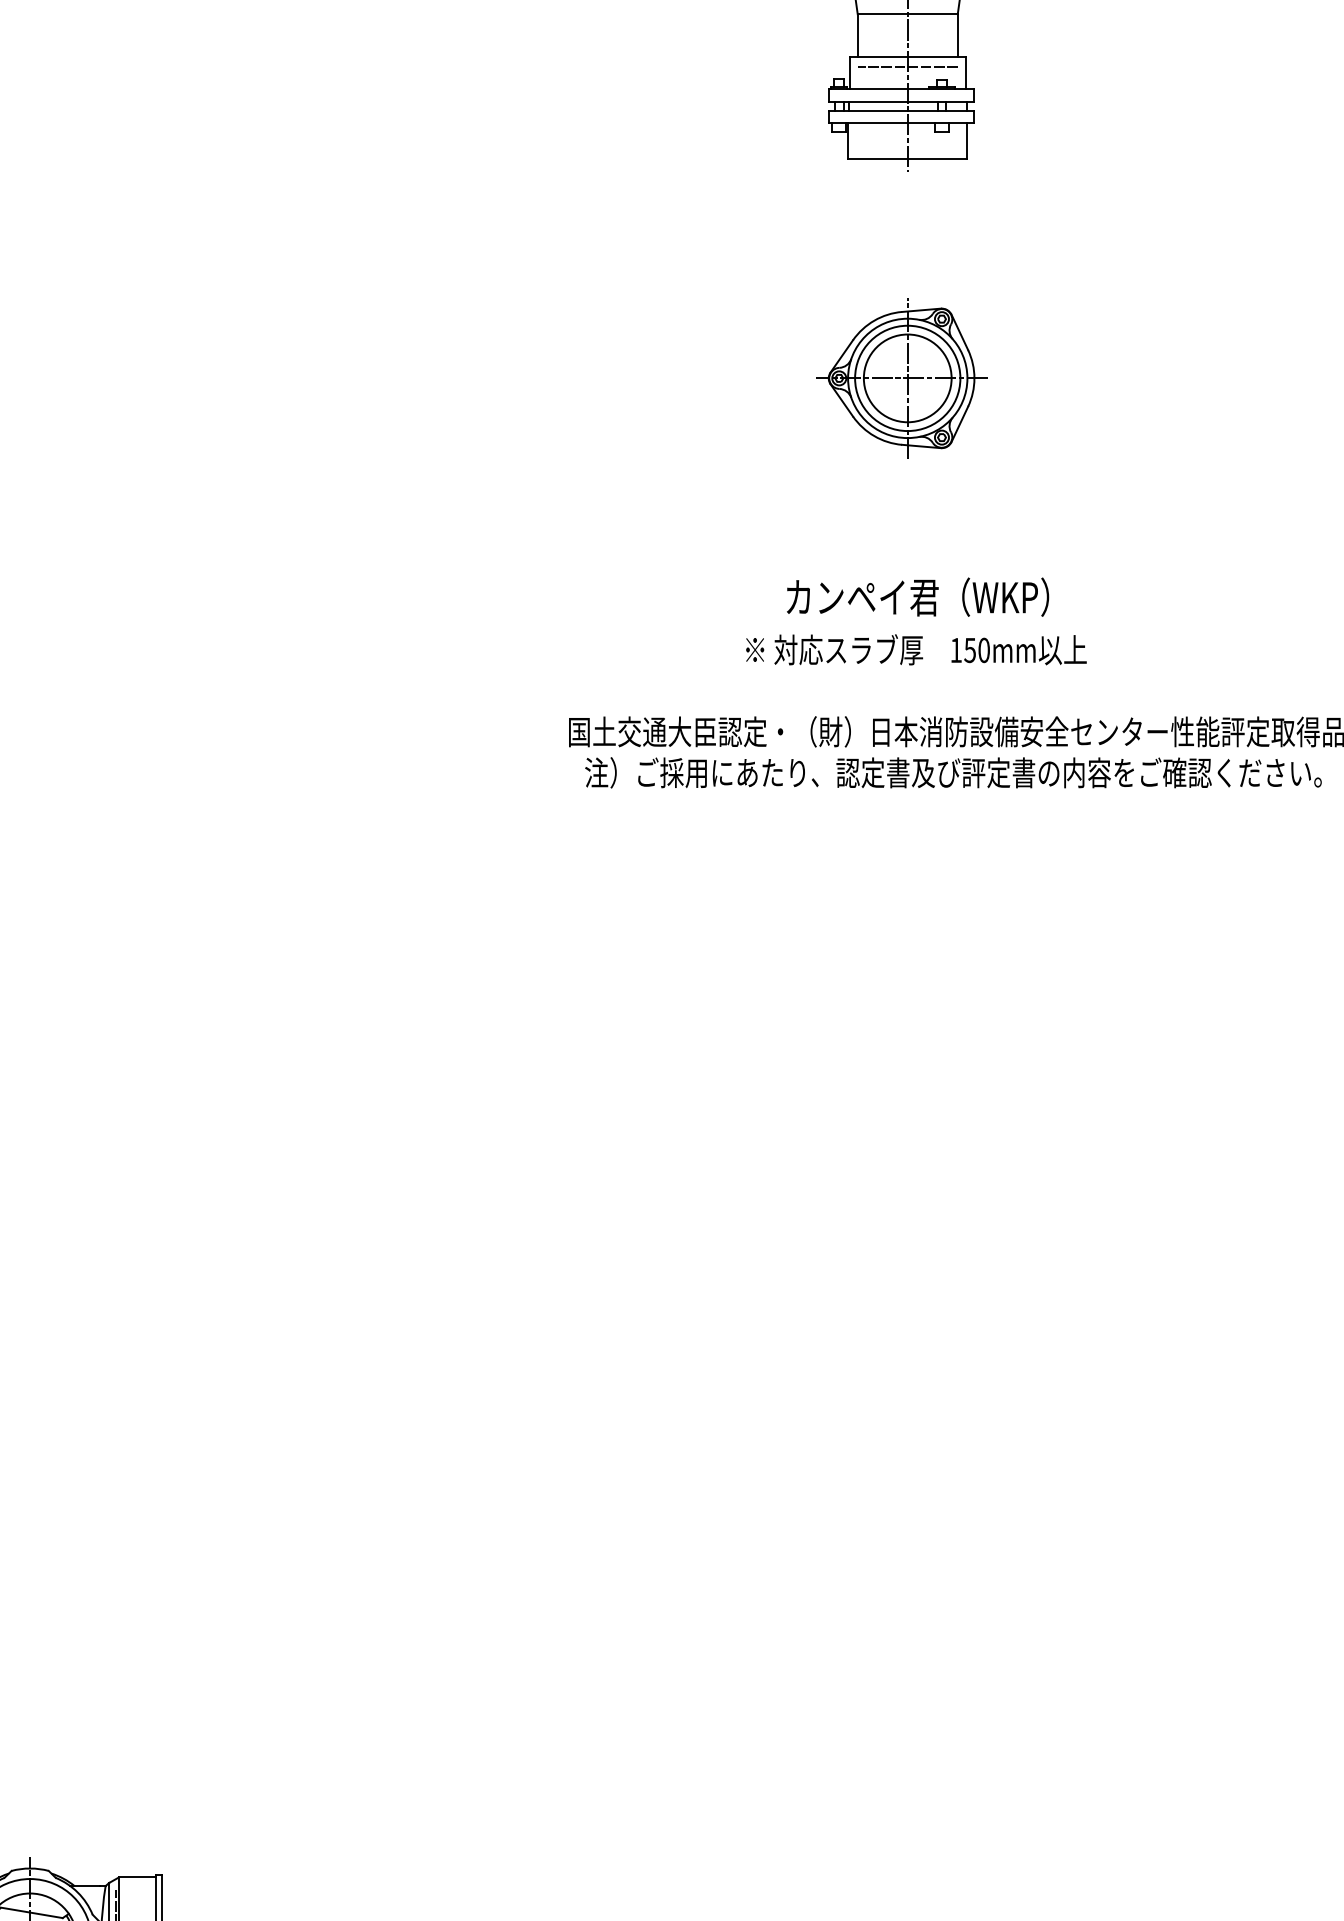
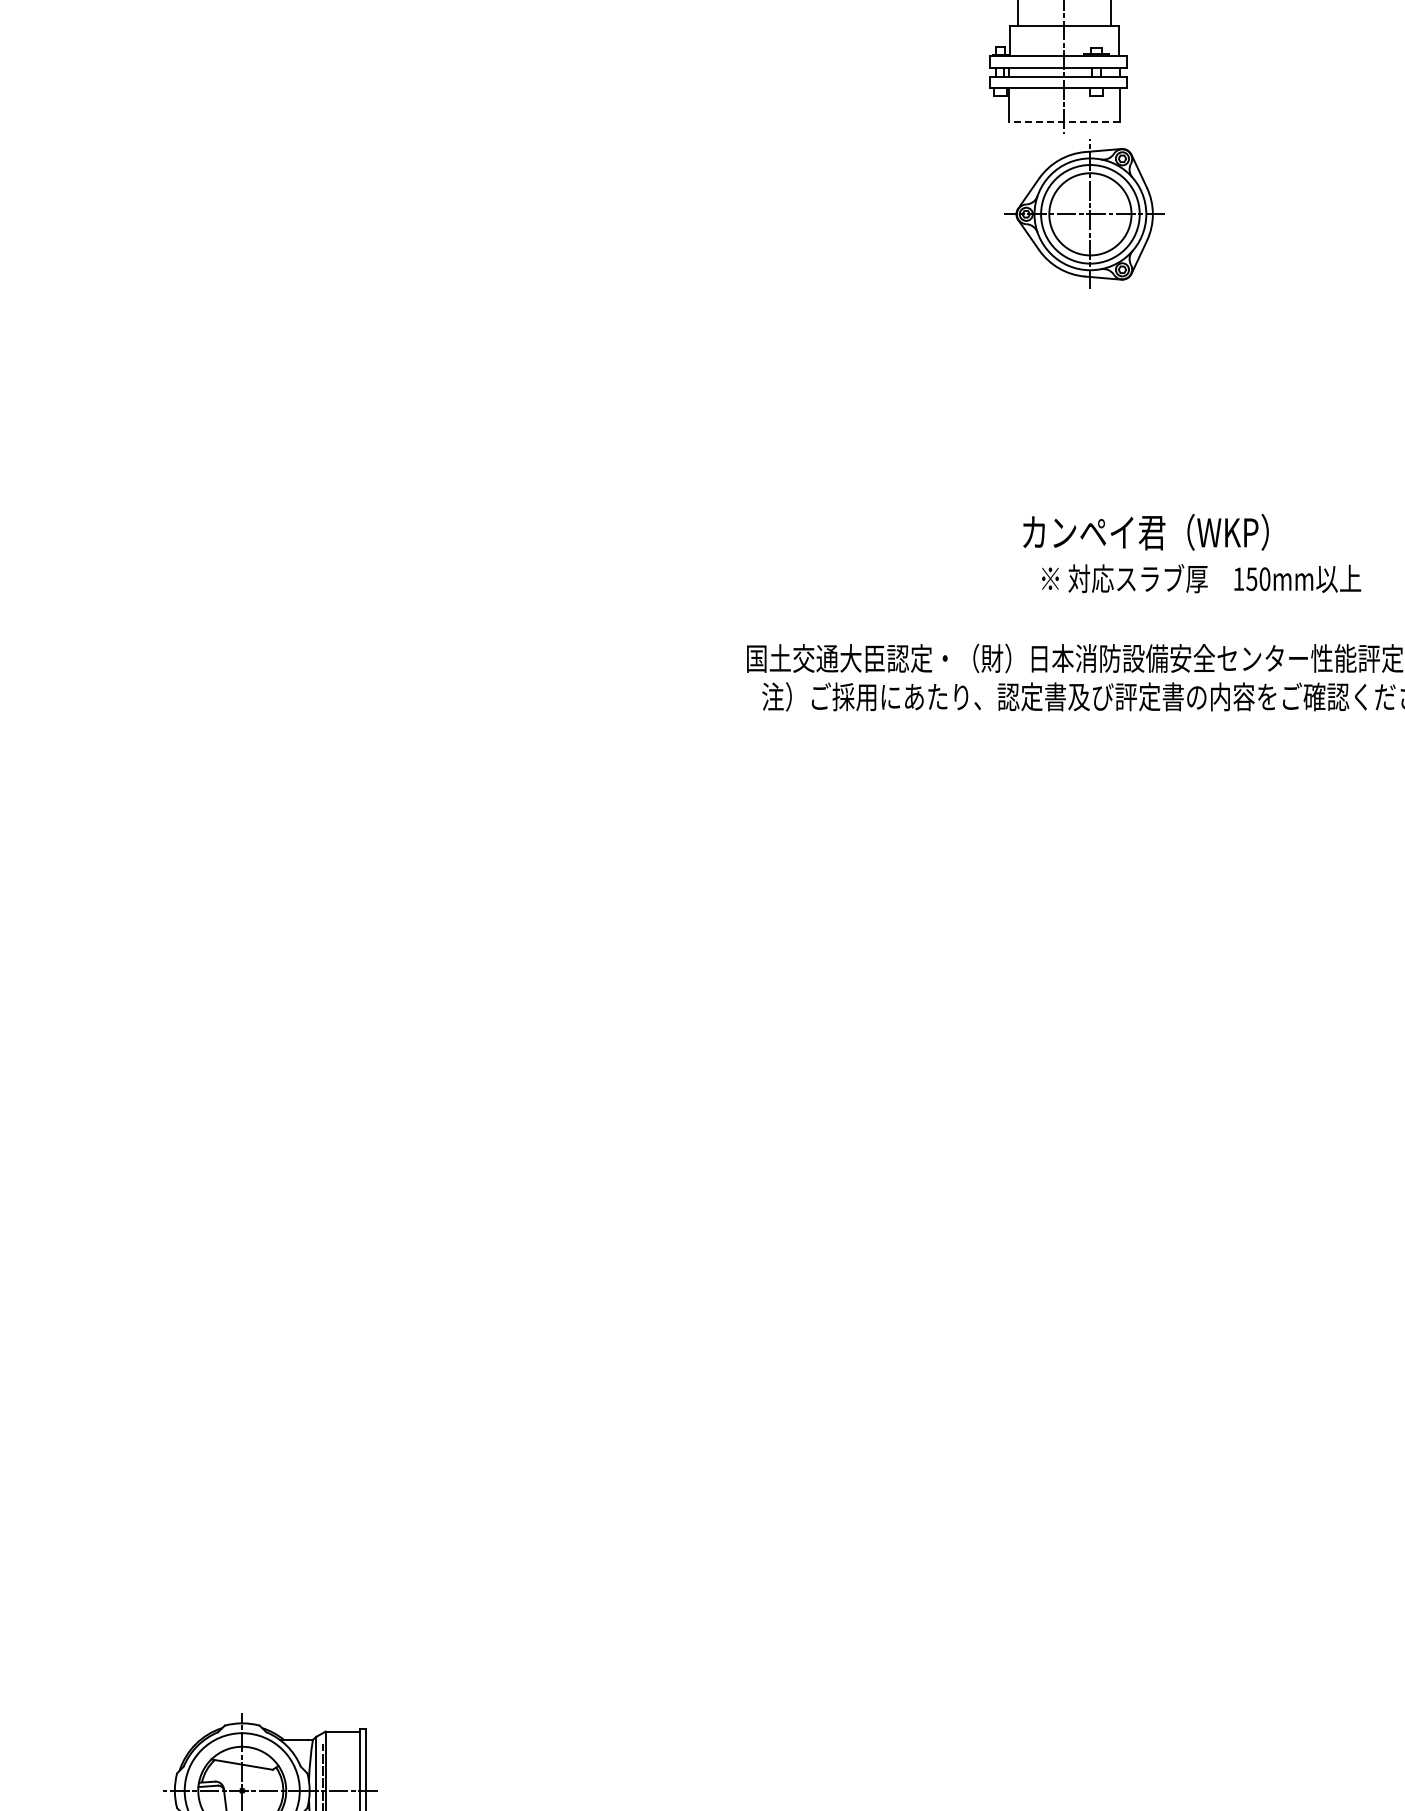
line: (907, 66) -> (1064, 35), removed
line: (907, 158) -> (1064, 121), solid -> dashed
part: (901, 377) -> (1084, 213), moved
text: (917, 596) -> (1145, 531), moved
text: (916, 649) -> (1201, 578), moved

